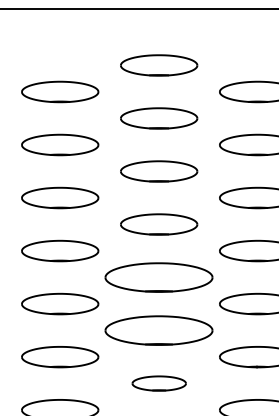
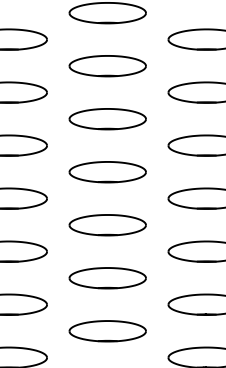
part: (159, 277) -> (108, 225), size x0.71
part: (159, 330) -> (108, 278), size x0.71
part: (159, 383) -> (108, 331), size x1.43

